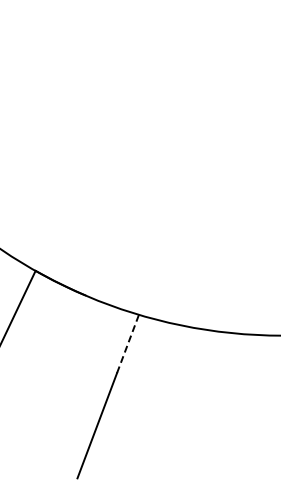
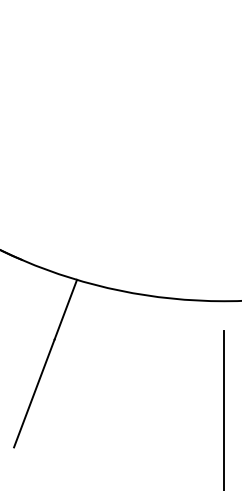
line: (128, 343) -> (66, 309), dashed -> solid

